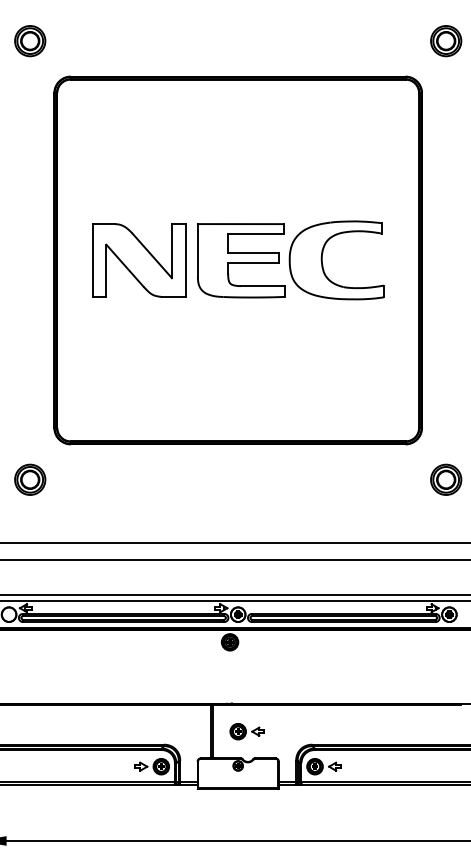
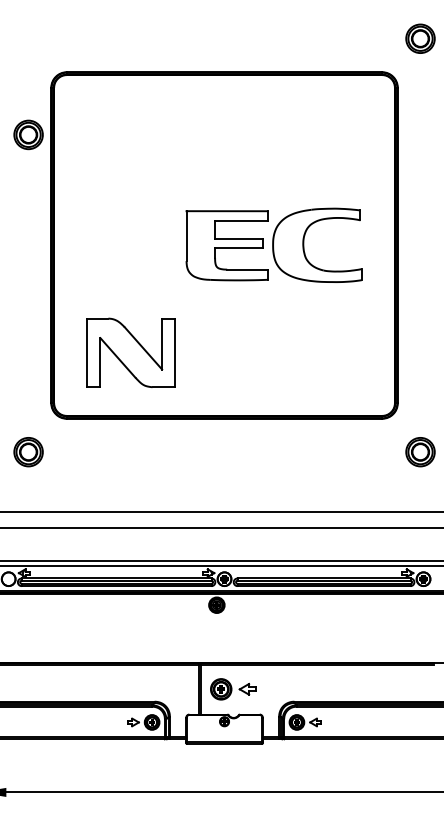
part: (30, 41) -> (28, 135), moved
part: (139, 260) -> (131, 352), moved
part: (246, 731) -> (232, 689), size x1.4

